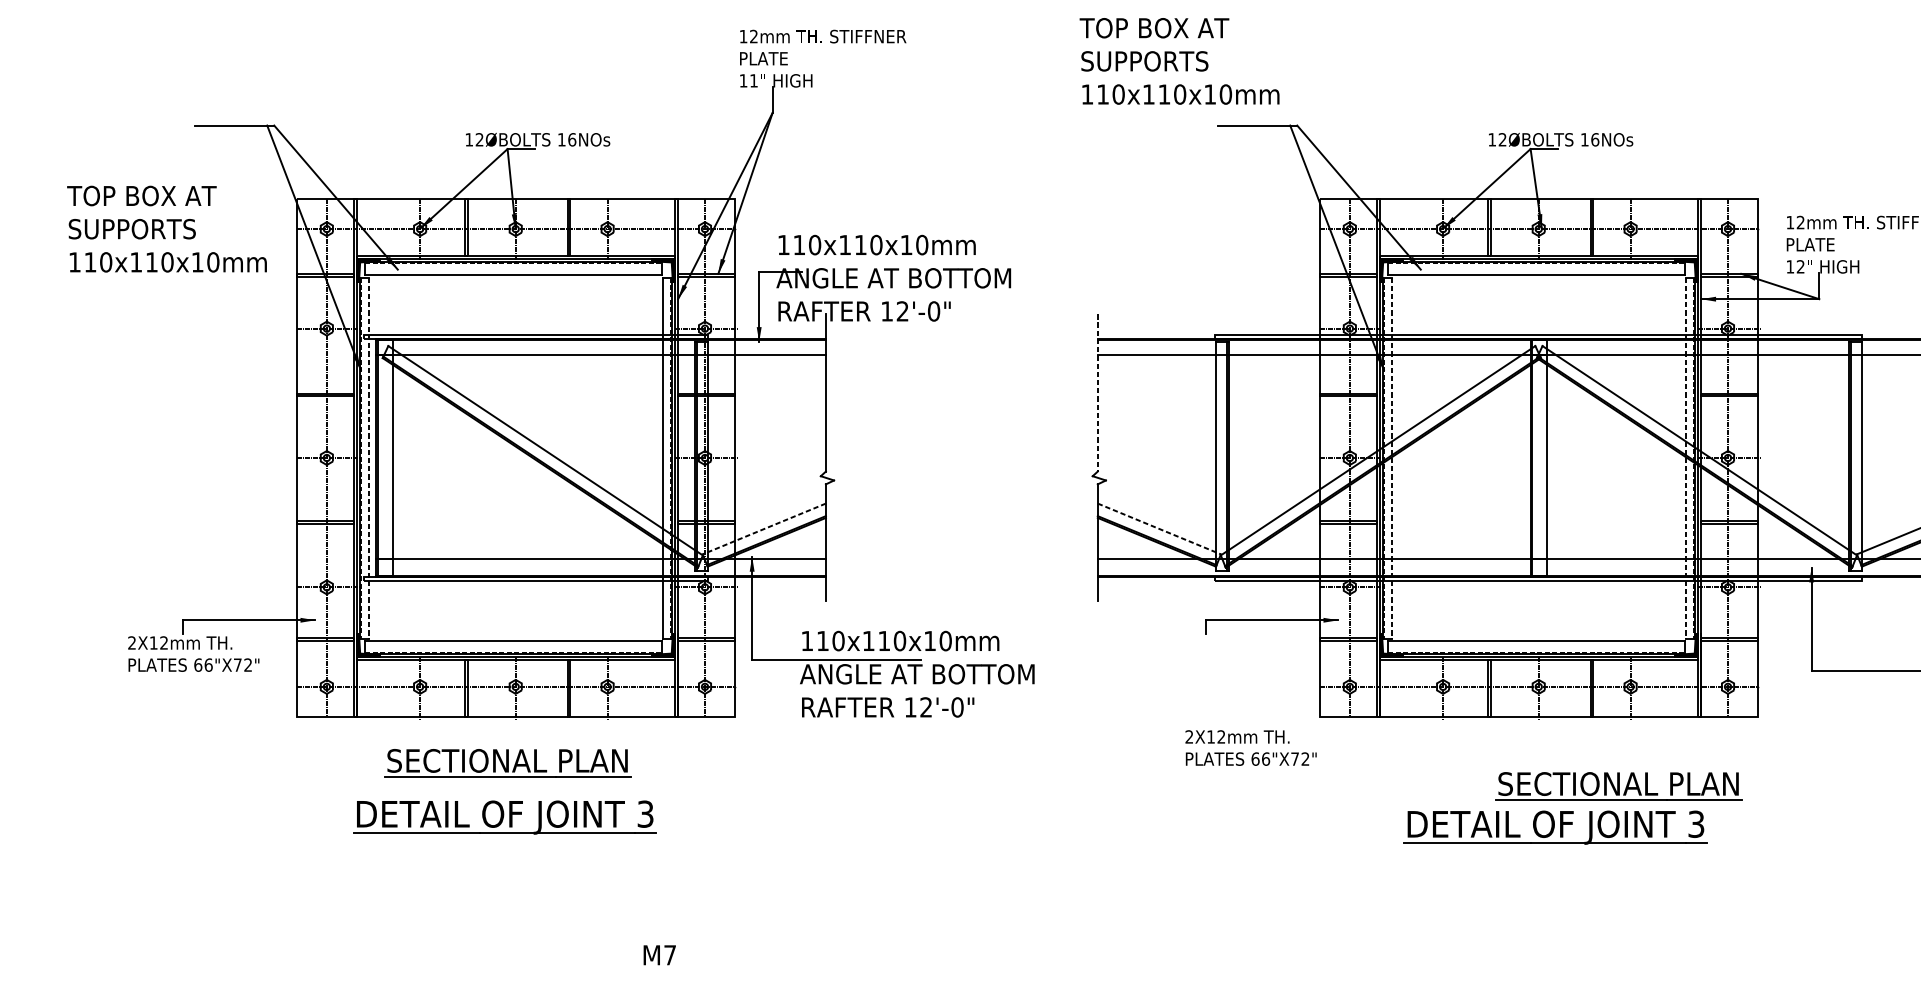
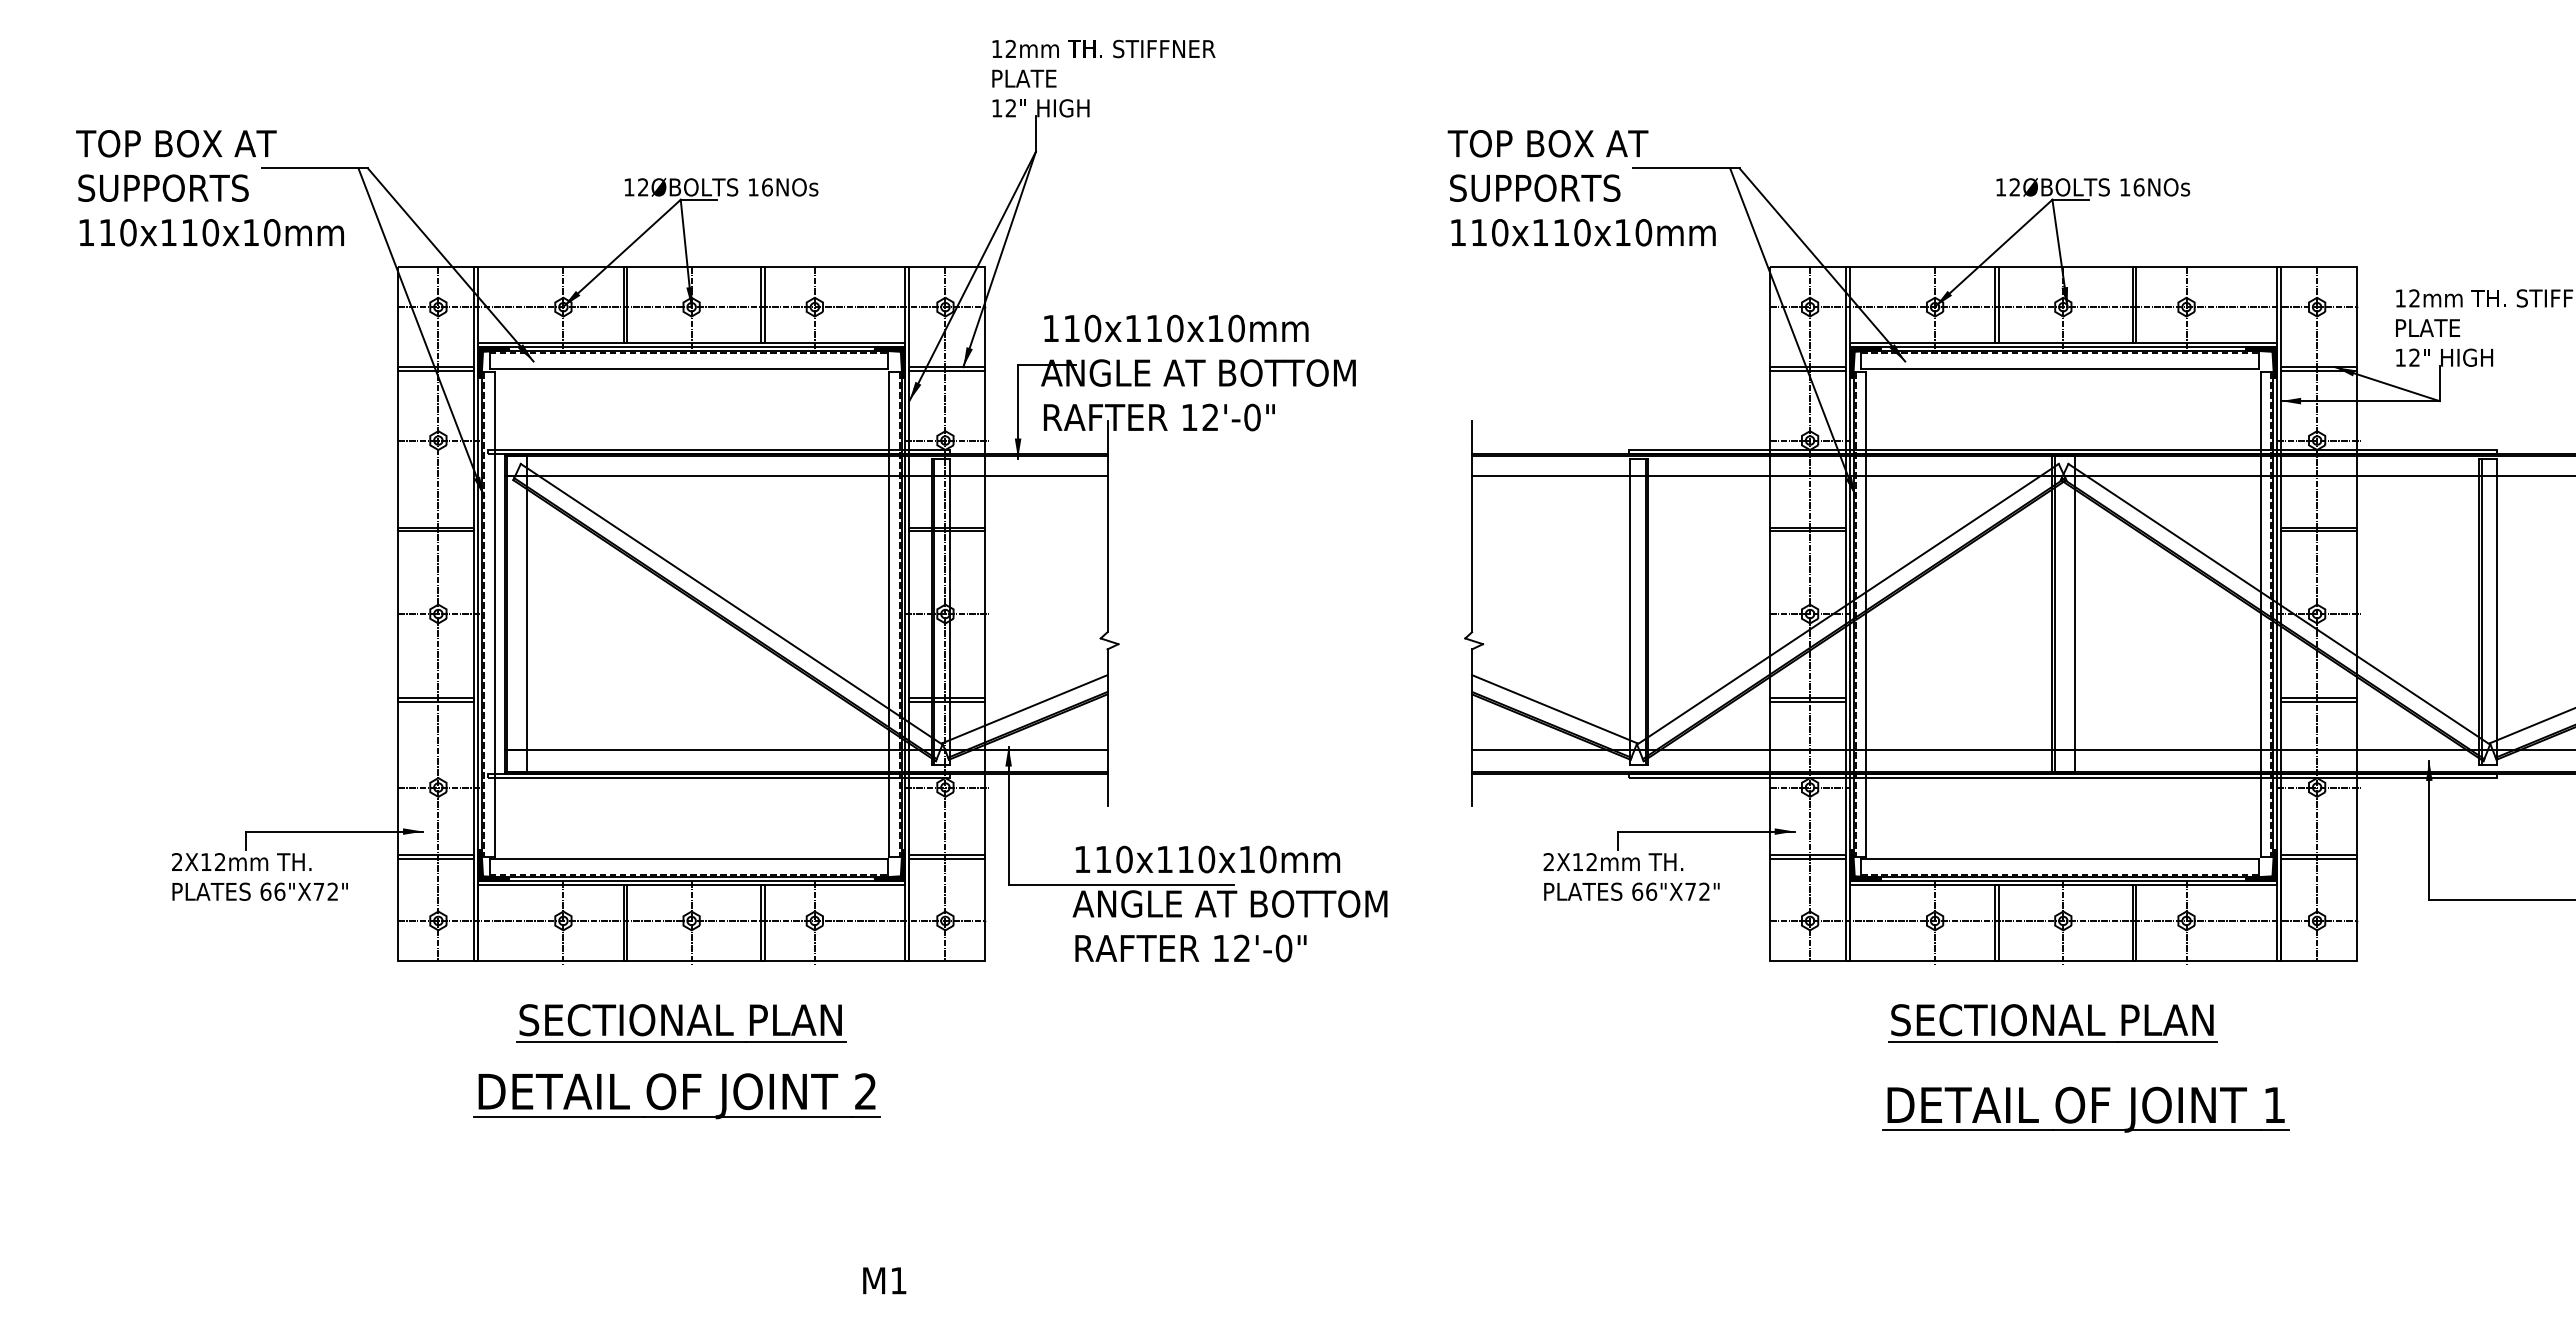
text: (1179, 61) -> (1581, 188), moved
text: (753, 80) -> (1010, 108), 11 -> 12
text: (166, 229) -> (209, 188), moved
line: (1098, 393) -> (1472, 527), dashed -> solid
line: (368, 458) -> (494, 614), dashed -> solid
line: (1391, 458) -> (1866, 614), dashed -> solid
line: (1685, 458) -> (2260, 614), dashed -> solid
line: (763, 529) -> (1024, 709), dashed -> solid
line: (1160, 529) -> (1555, 709), dashed -> solid
text: (1250, 747) -> (1631, 876), moved
part: (1618, 786) -> (2052, 1023), moved
text: (645, 814) -> (865, 1091), 3 -> 2
text: (1696, 823) -> (2274, 1104), 3 -> 1
text: (670, 955) -> (898, 1280), M7 -> M1

